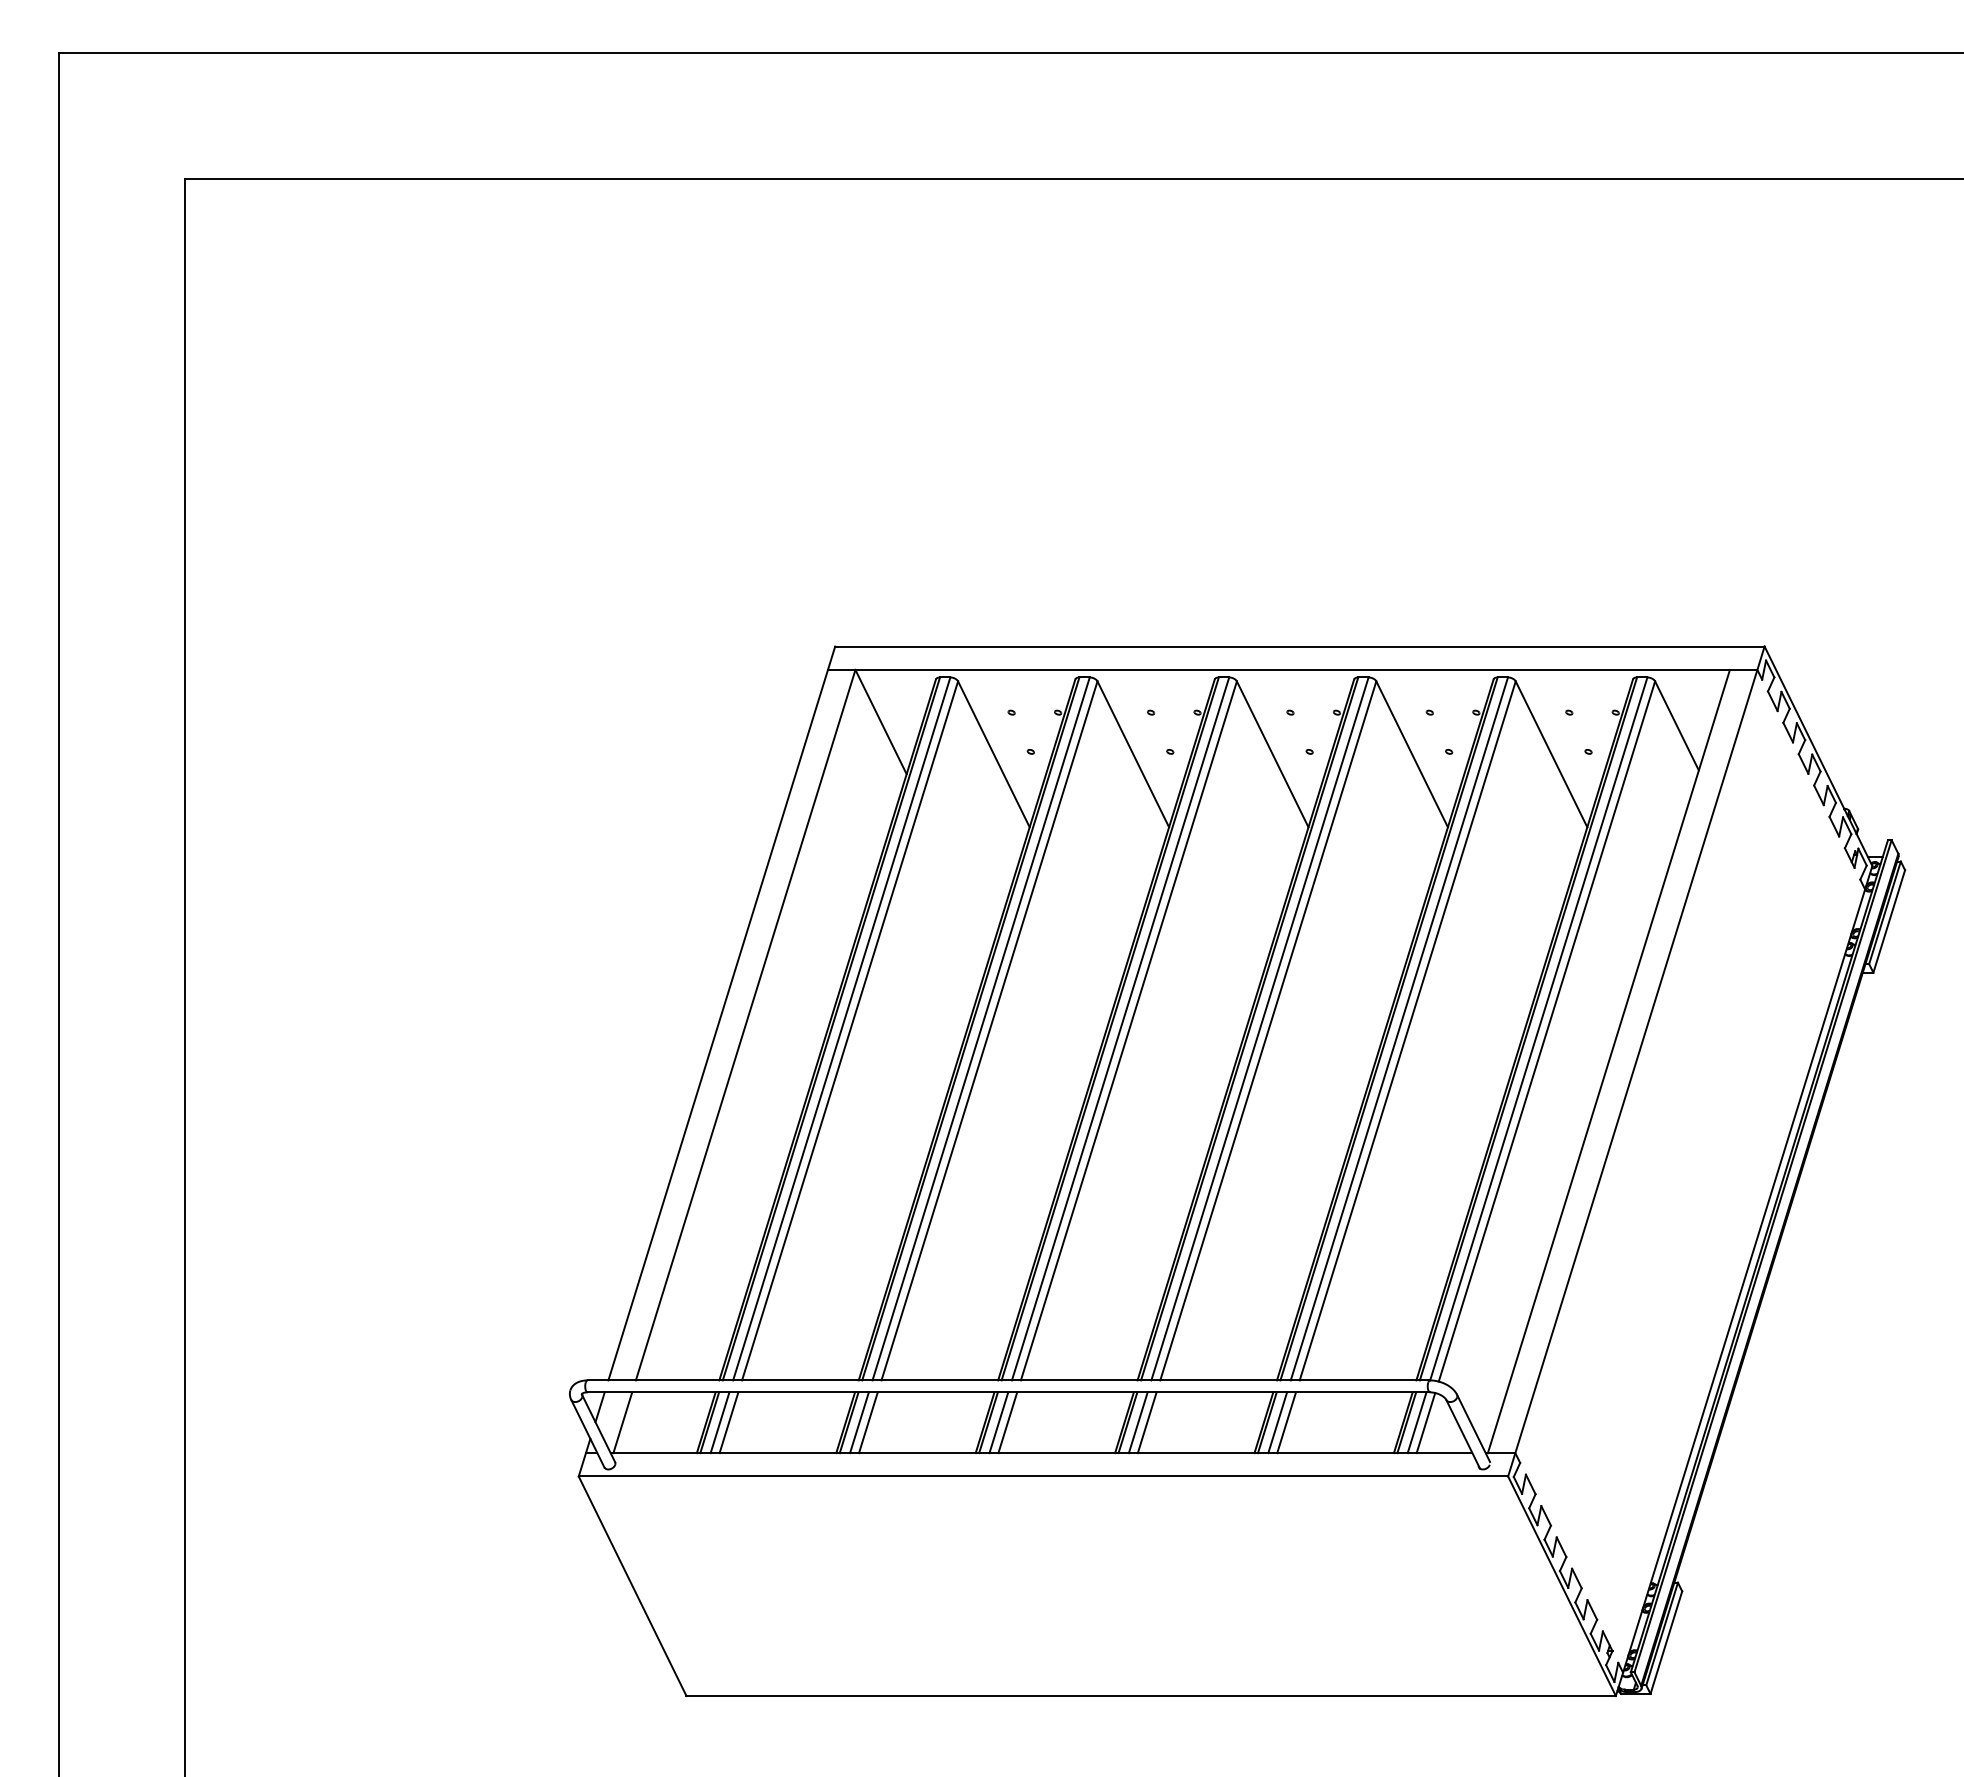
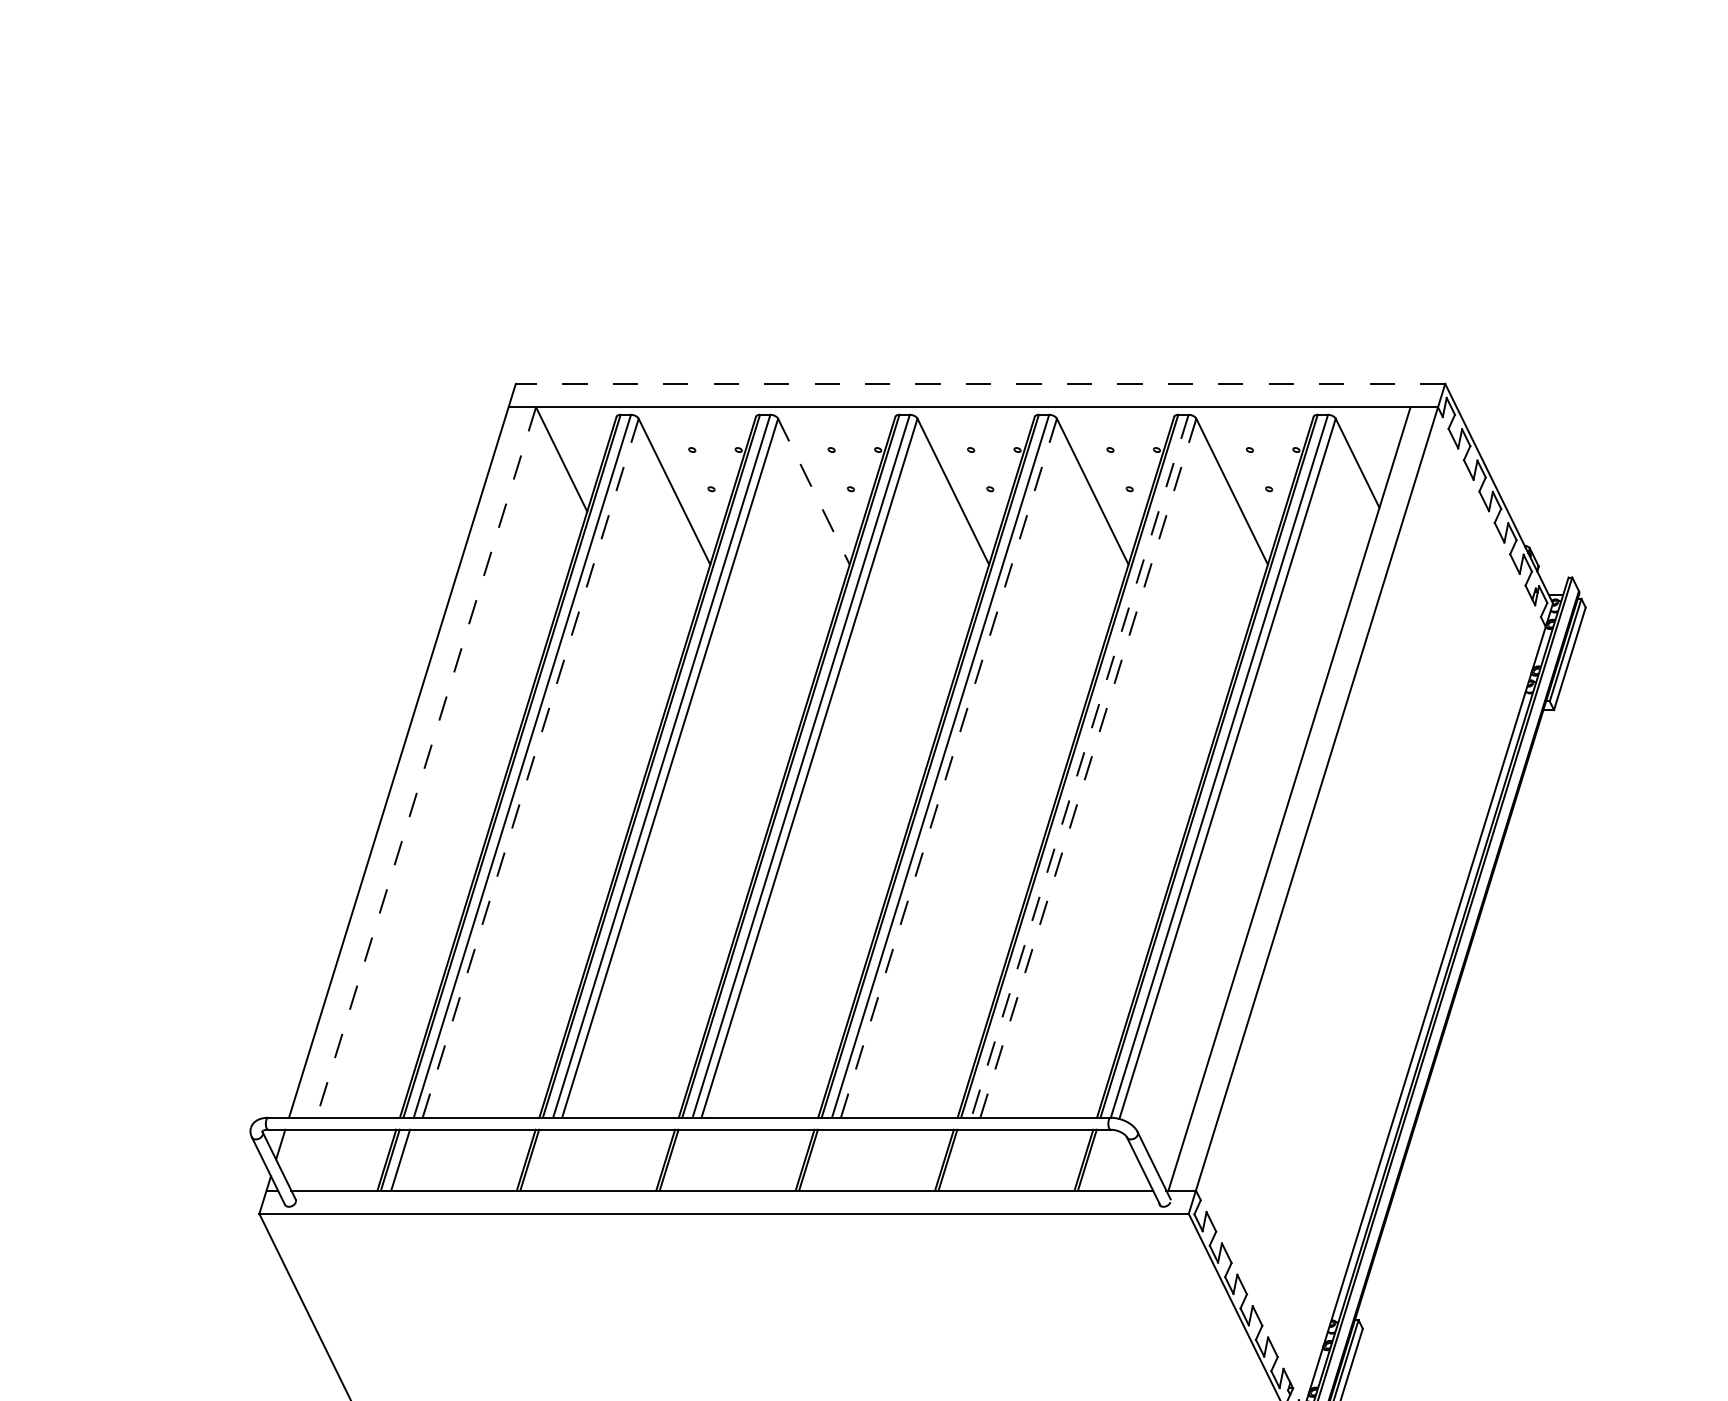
line: (1299, 646) -> (980, 383), solid -> dashed
line: (1133, 754) -> (814, 491), solid -> dashed
line: (745, 1025) -> (426, 762), solid -> dashed
line: (1399, 1028) -> (1080, 765), solid -> dashed
line: (850, 1030) -> (531, 767), solid -> dashed
line: (1268, 1030) -> (949, 767), solid -> dashed
line: (1407, 1030) -> (1088, 767), solid -> dashed
line: (622, 1422) -> (303, 1159), removed
line: (728, 1422) -> (409, 1159), removed
line: (859, 1422) -> (540, 1159), removed
line: (868, 1422) -> (549, 1159), removed
line: (998, 1422) -> (679, 1159), removed
line: (1007, 1422) -> (688, 1159), removed
line: (1137, 1422) -> (818, 1159), removed
line: (1146, 1422) -> (827, 1159), removed
line: (1277, 1422) -> (958, 1159), removed
line: (1286, 1422) -> (967, 1159), removed
line: (1416, 1422) -> (1097, 1159), removed
line: (1425, 1423) -> (1106, 1160), removed

